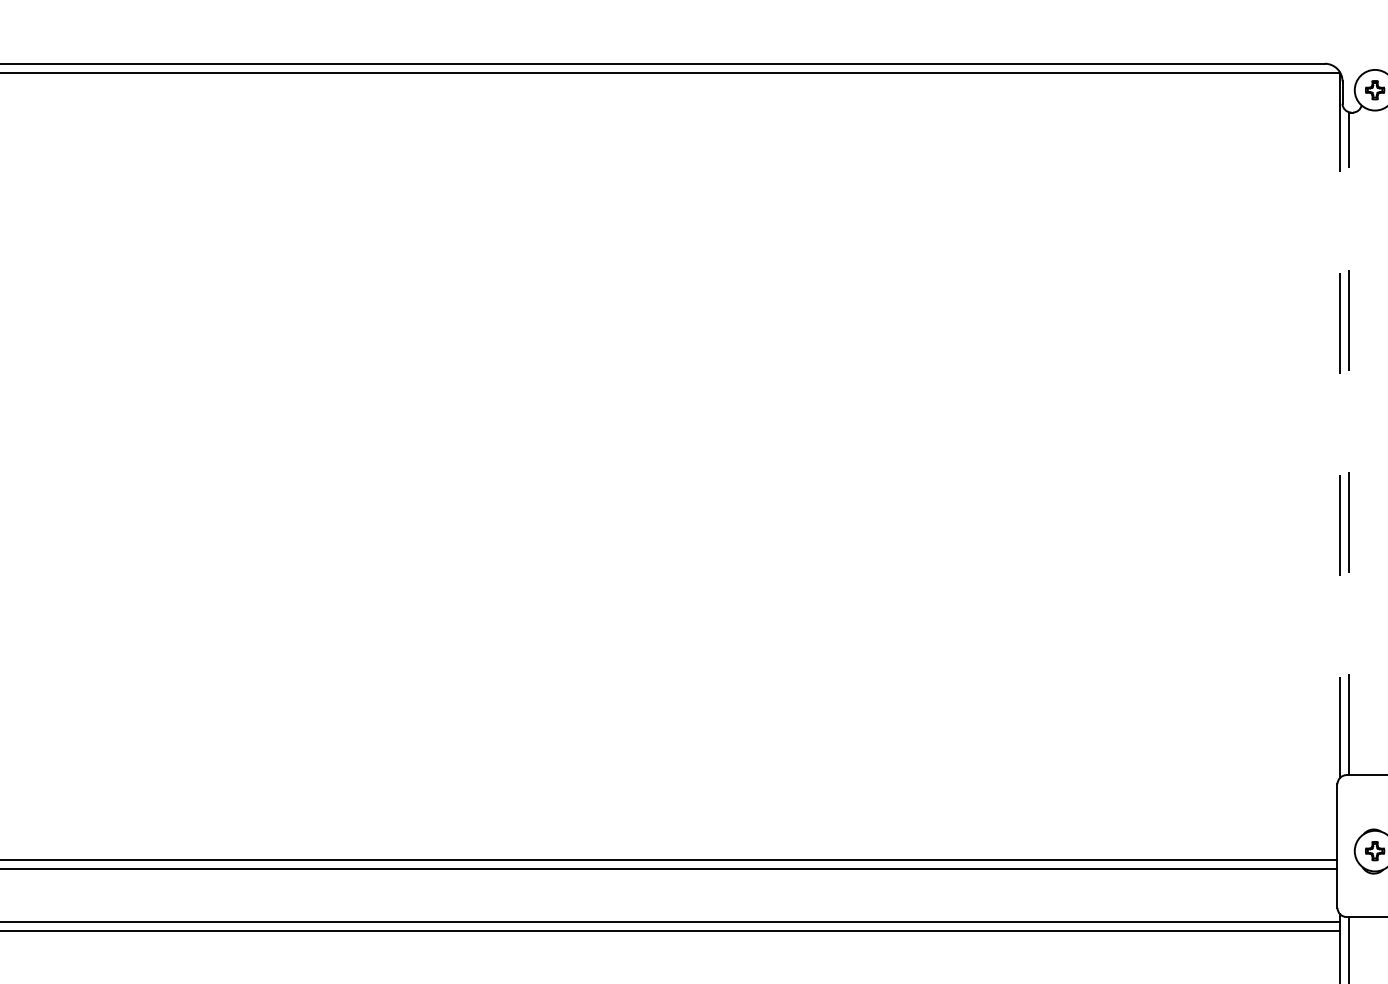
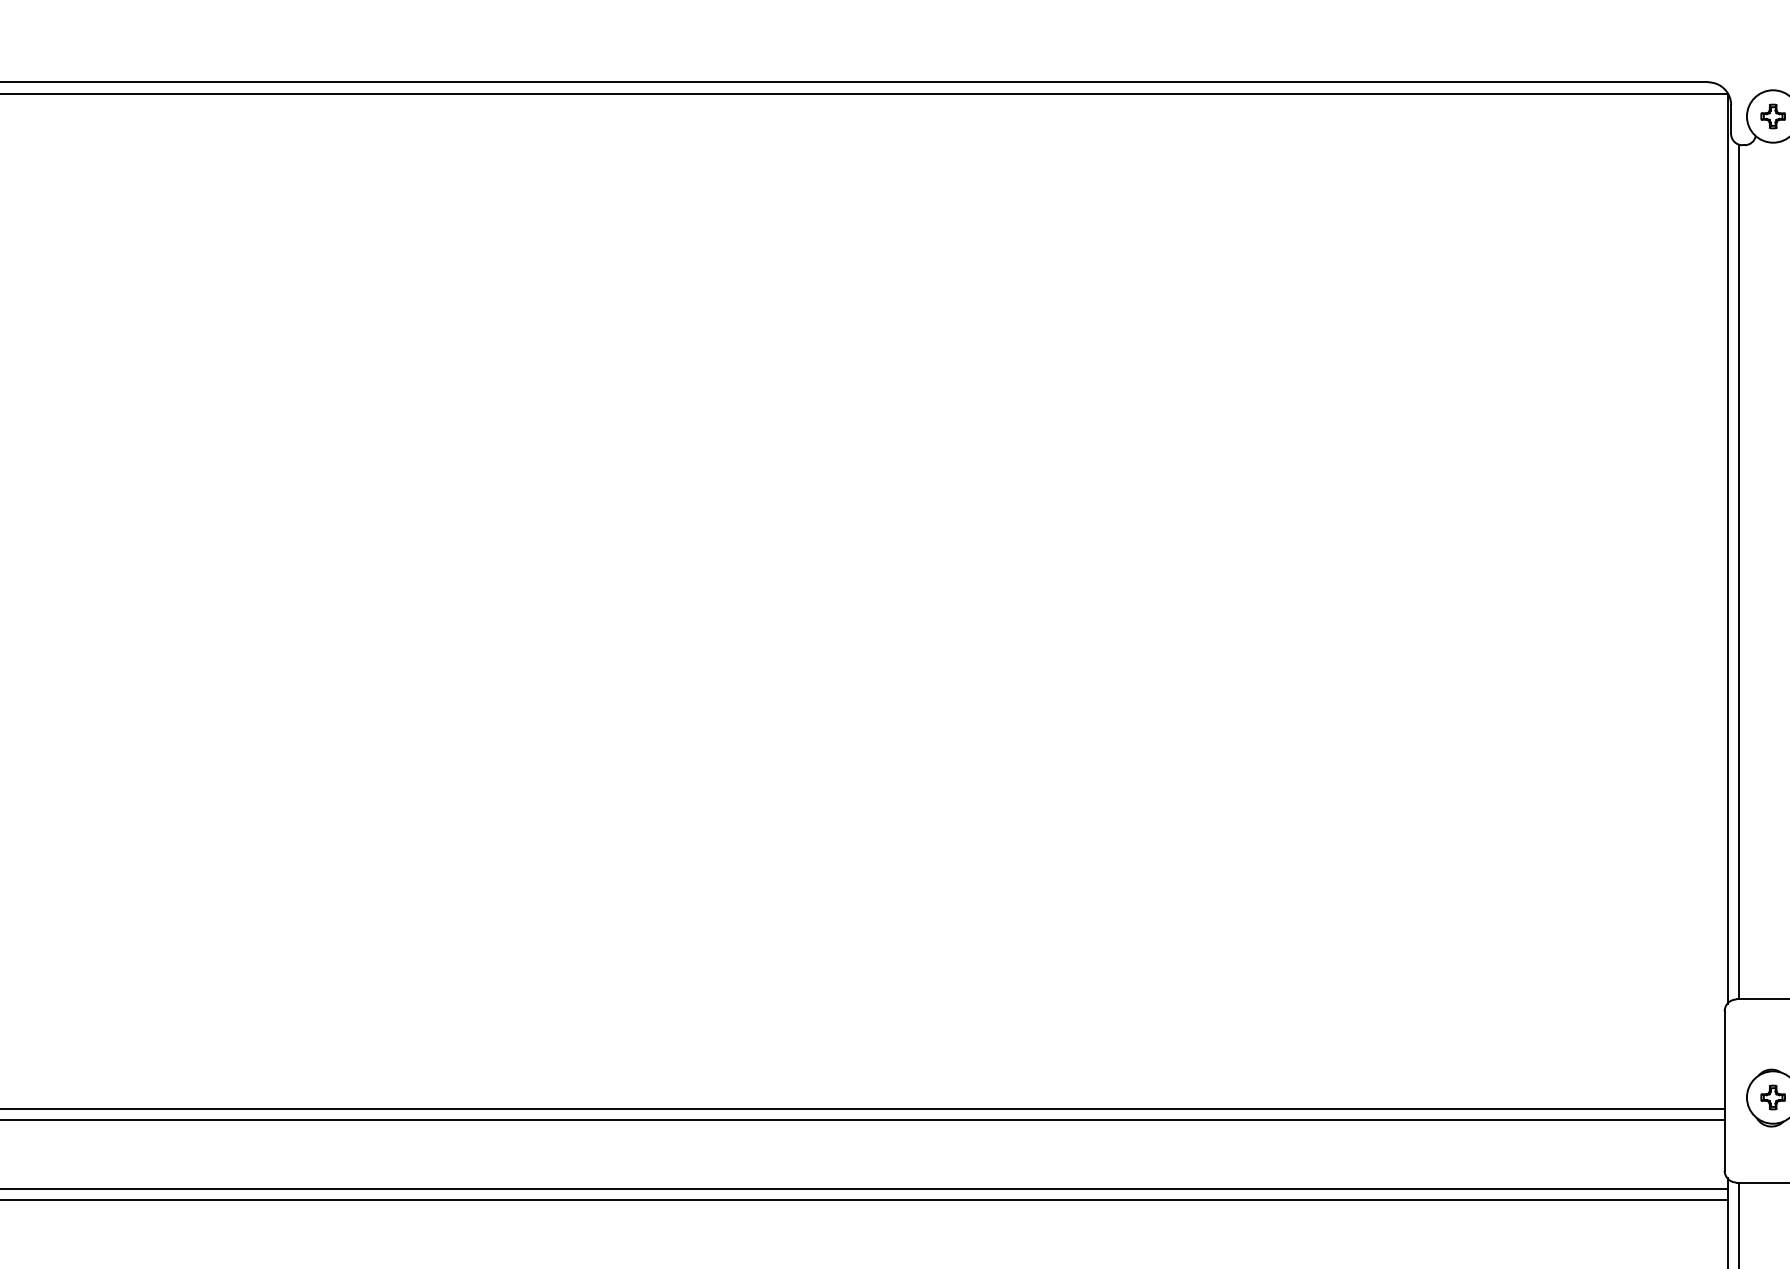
line: (1339, 425) -> (1727, 548), dashed -> solid
line: (1348, 443) -> (1738, 571), dashed -> solid

